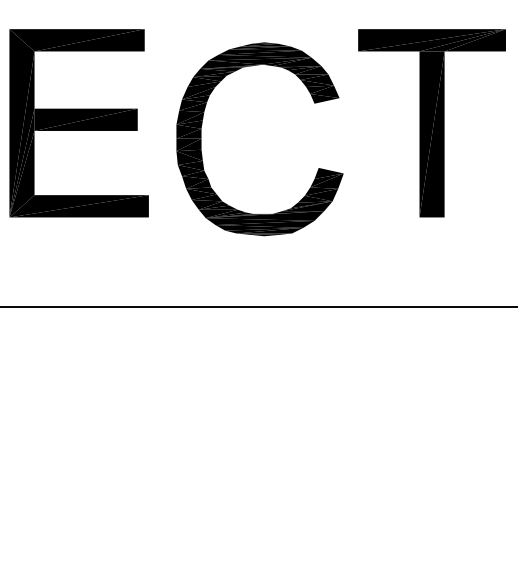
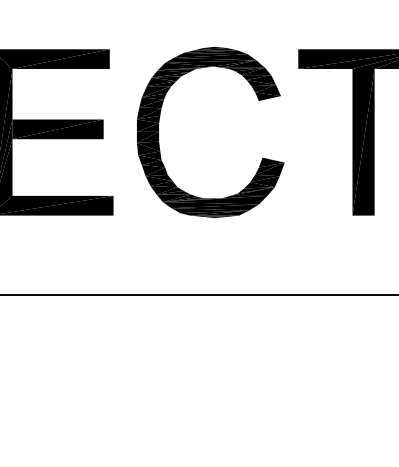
part: (201, 139) -> (159, 132), moved

